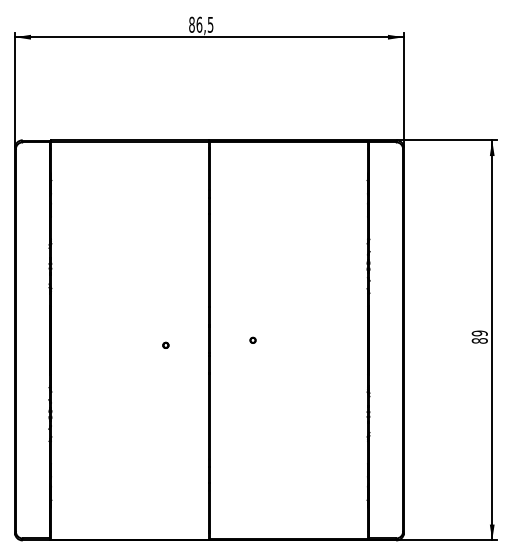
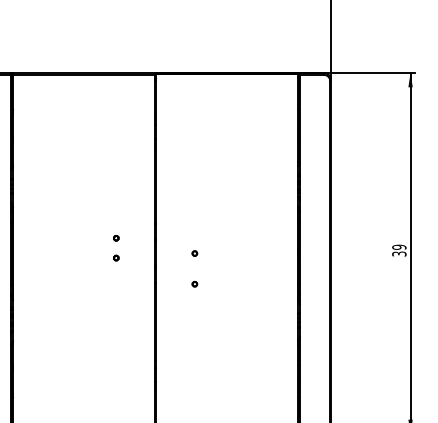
part: (165, 322) -> (115, 237), added
text: (479, 340) -> (399, 253), 89 -> 39
part: (252, 373) -> (194, 283), added

